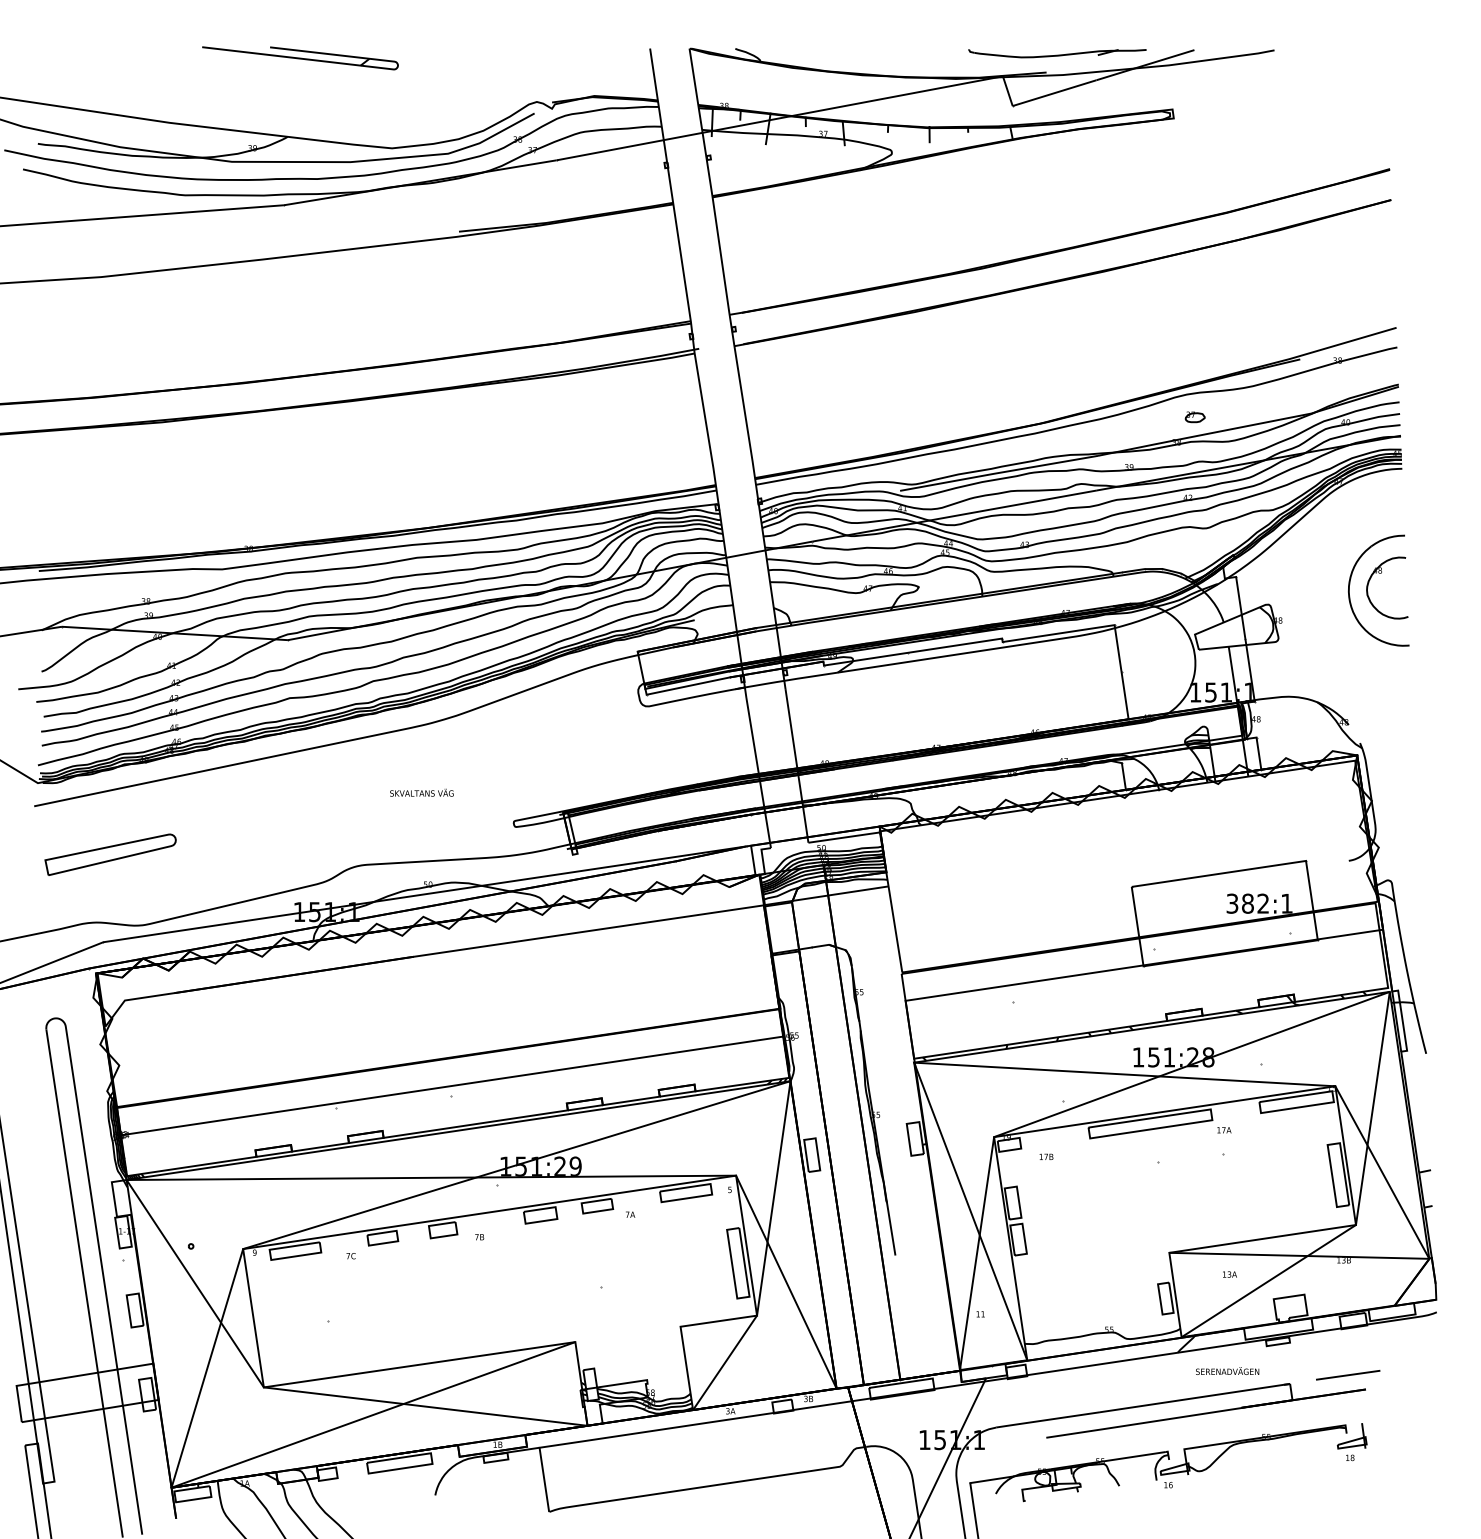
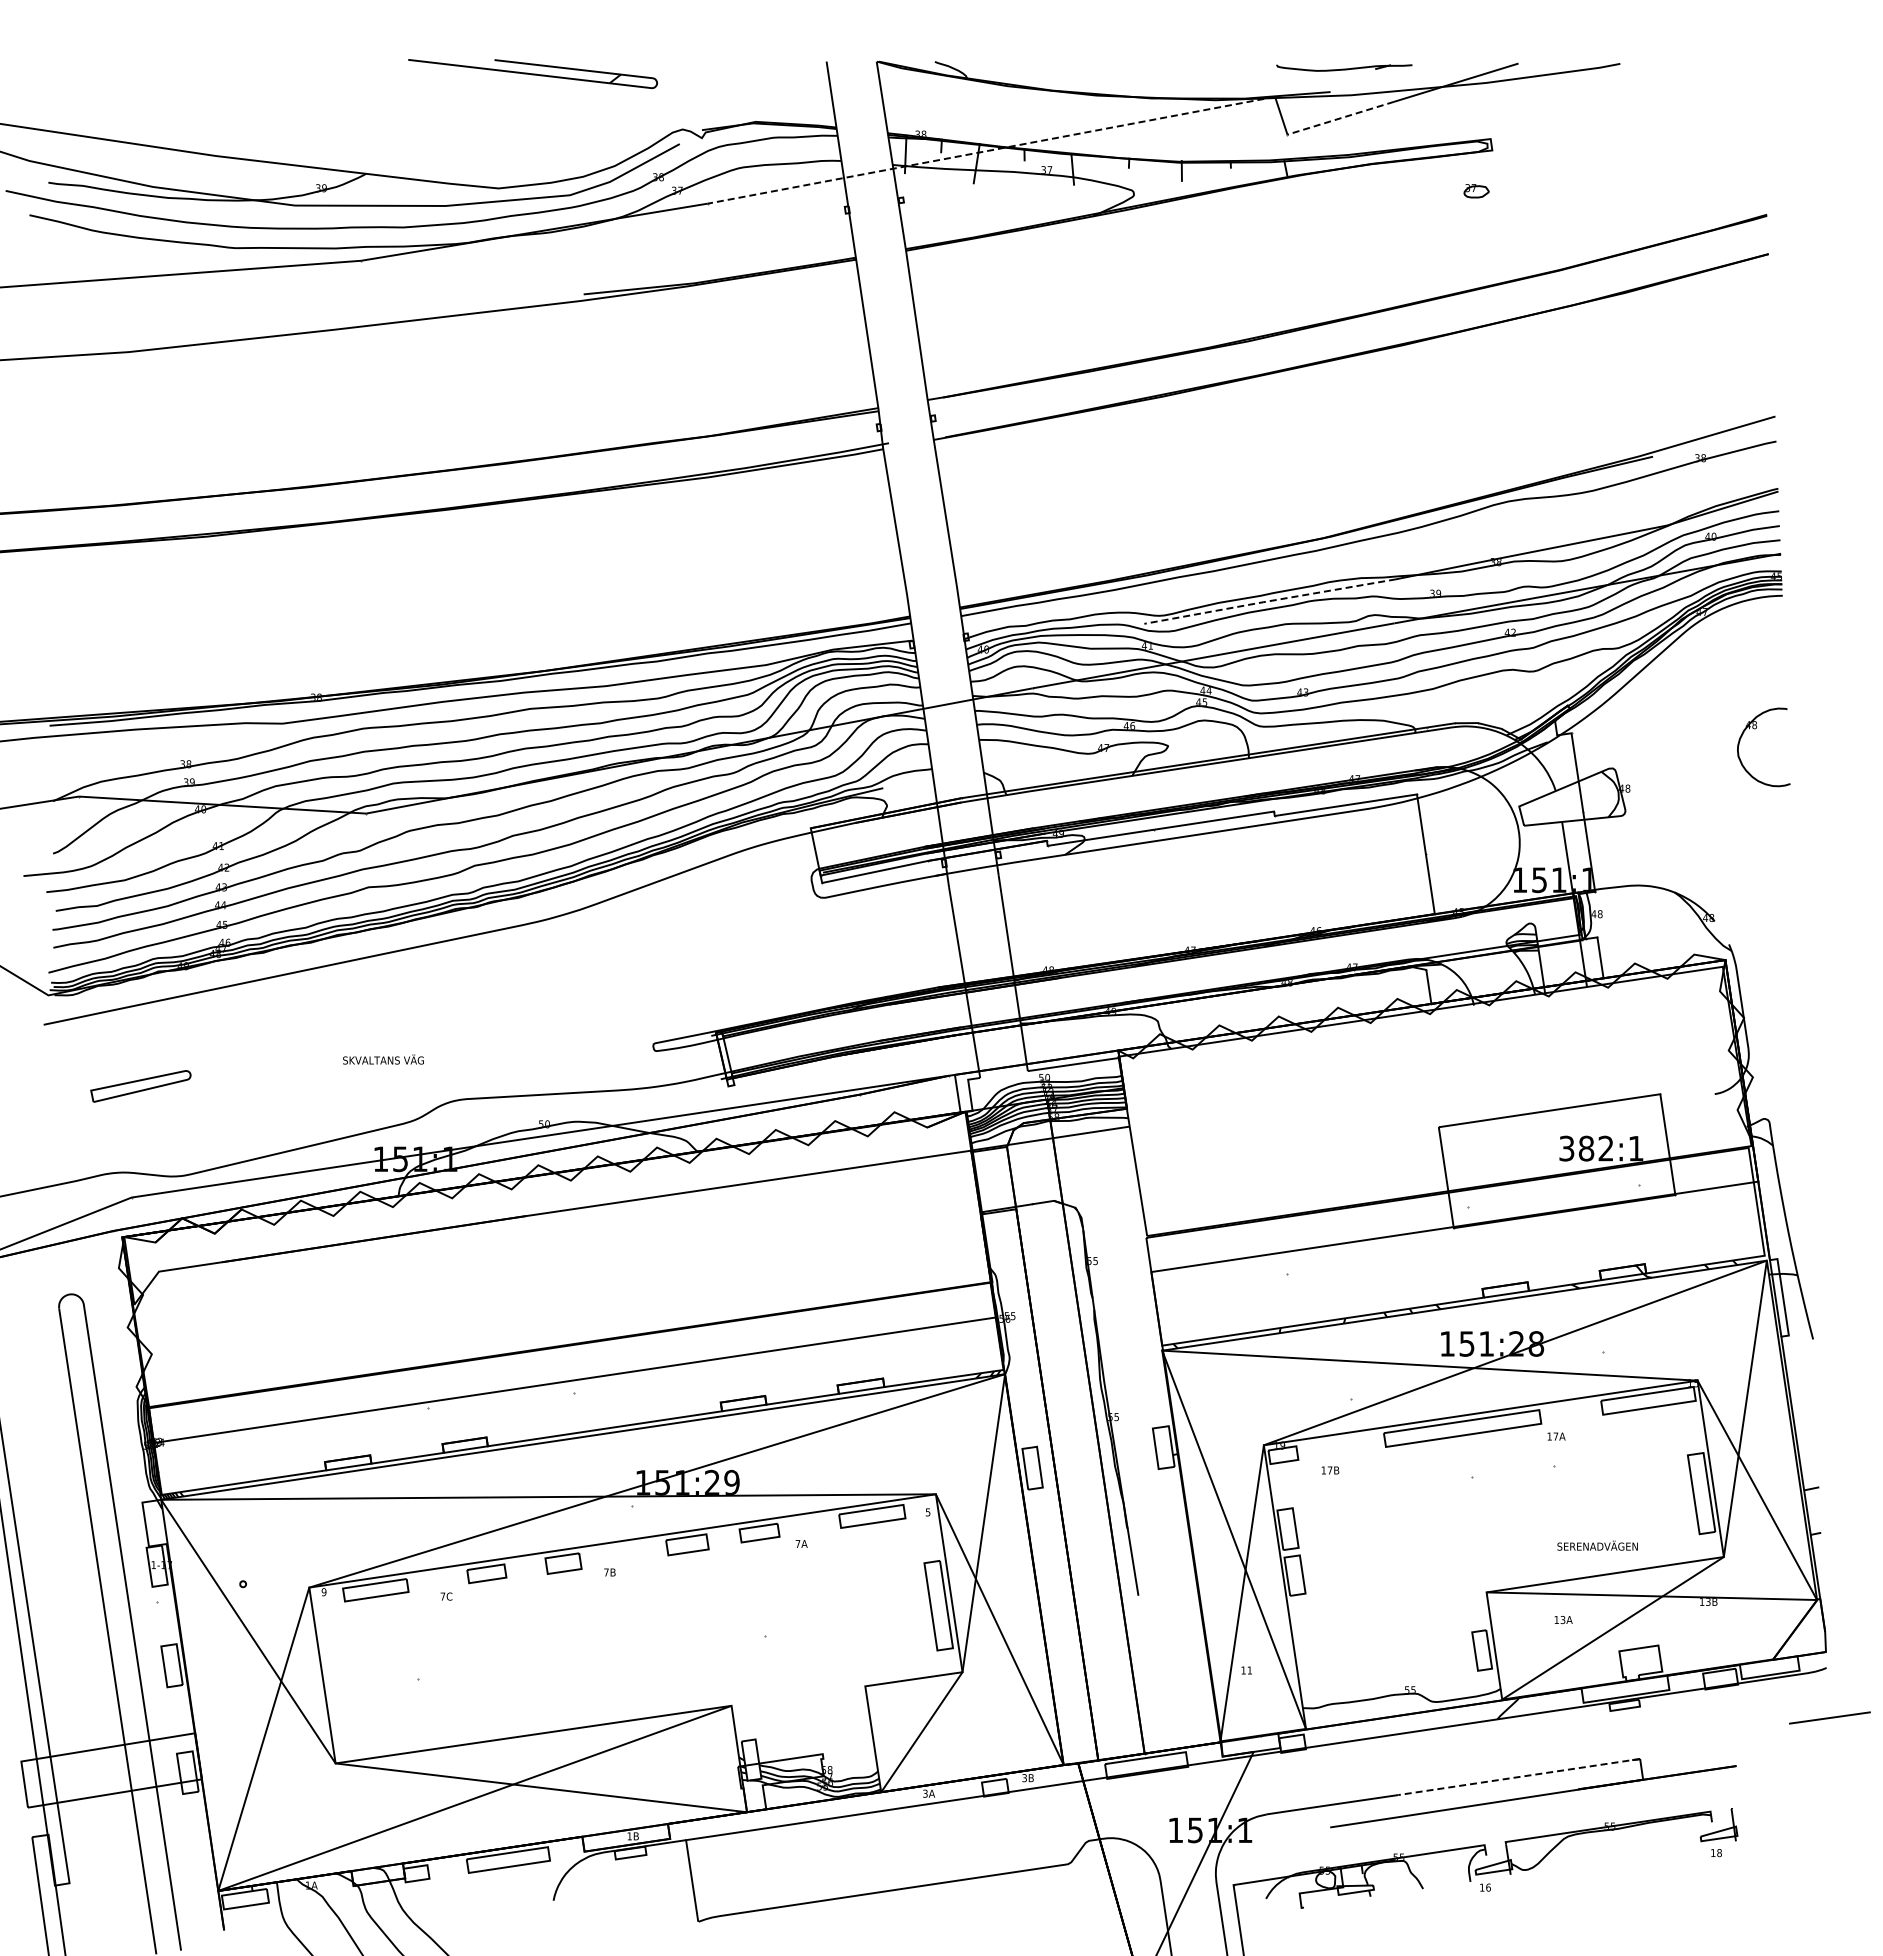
part: (1057, 53) -> (1344, 67), size x0.6
part: (299, 57) -> (532, 73), moved
line: (1054, 93) -> (1340, 118), solid -> dashed
line: (779, 118) -> (991, 150), solid -> dashed
part: (1195, 417) -> (1476, 191), moved
line: (998, 473) -> (1269, 601), solid -> dashed
part: (1350, 585) -> (1716, 743), removed
text: (421, 792) -> (383, 1059), moved
part: (110, 854) -> (140, 1086), size x0.6
text: (1227, 1370) -> (1597, 1545), moved
line: (1347, 1374) -> (1829, 1717), moved
line: (1194, 1398) -> (1518, 1777), solid -> dashed

